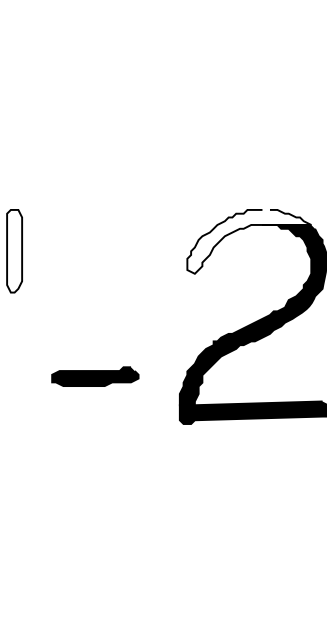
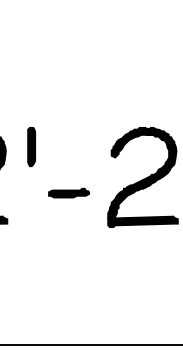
fill: (249, 241) -> (140, 142), added
fill: (14, 250) -> (31, 146), added
part: (94, 375) -> (68, 192), moved

